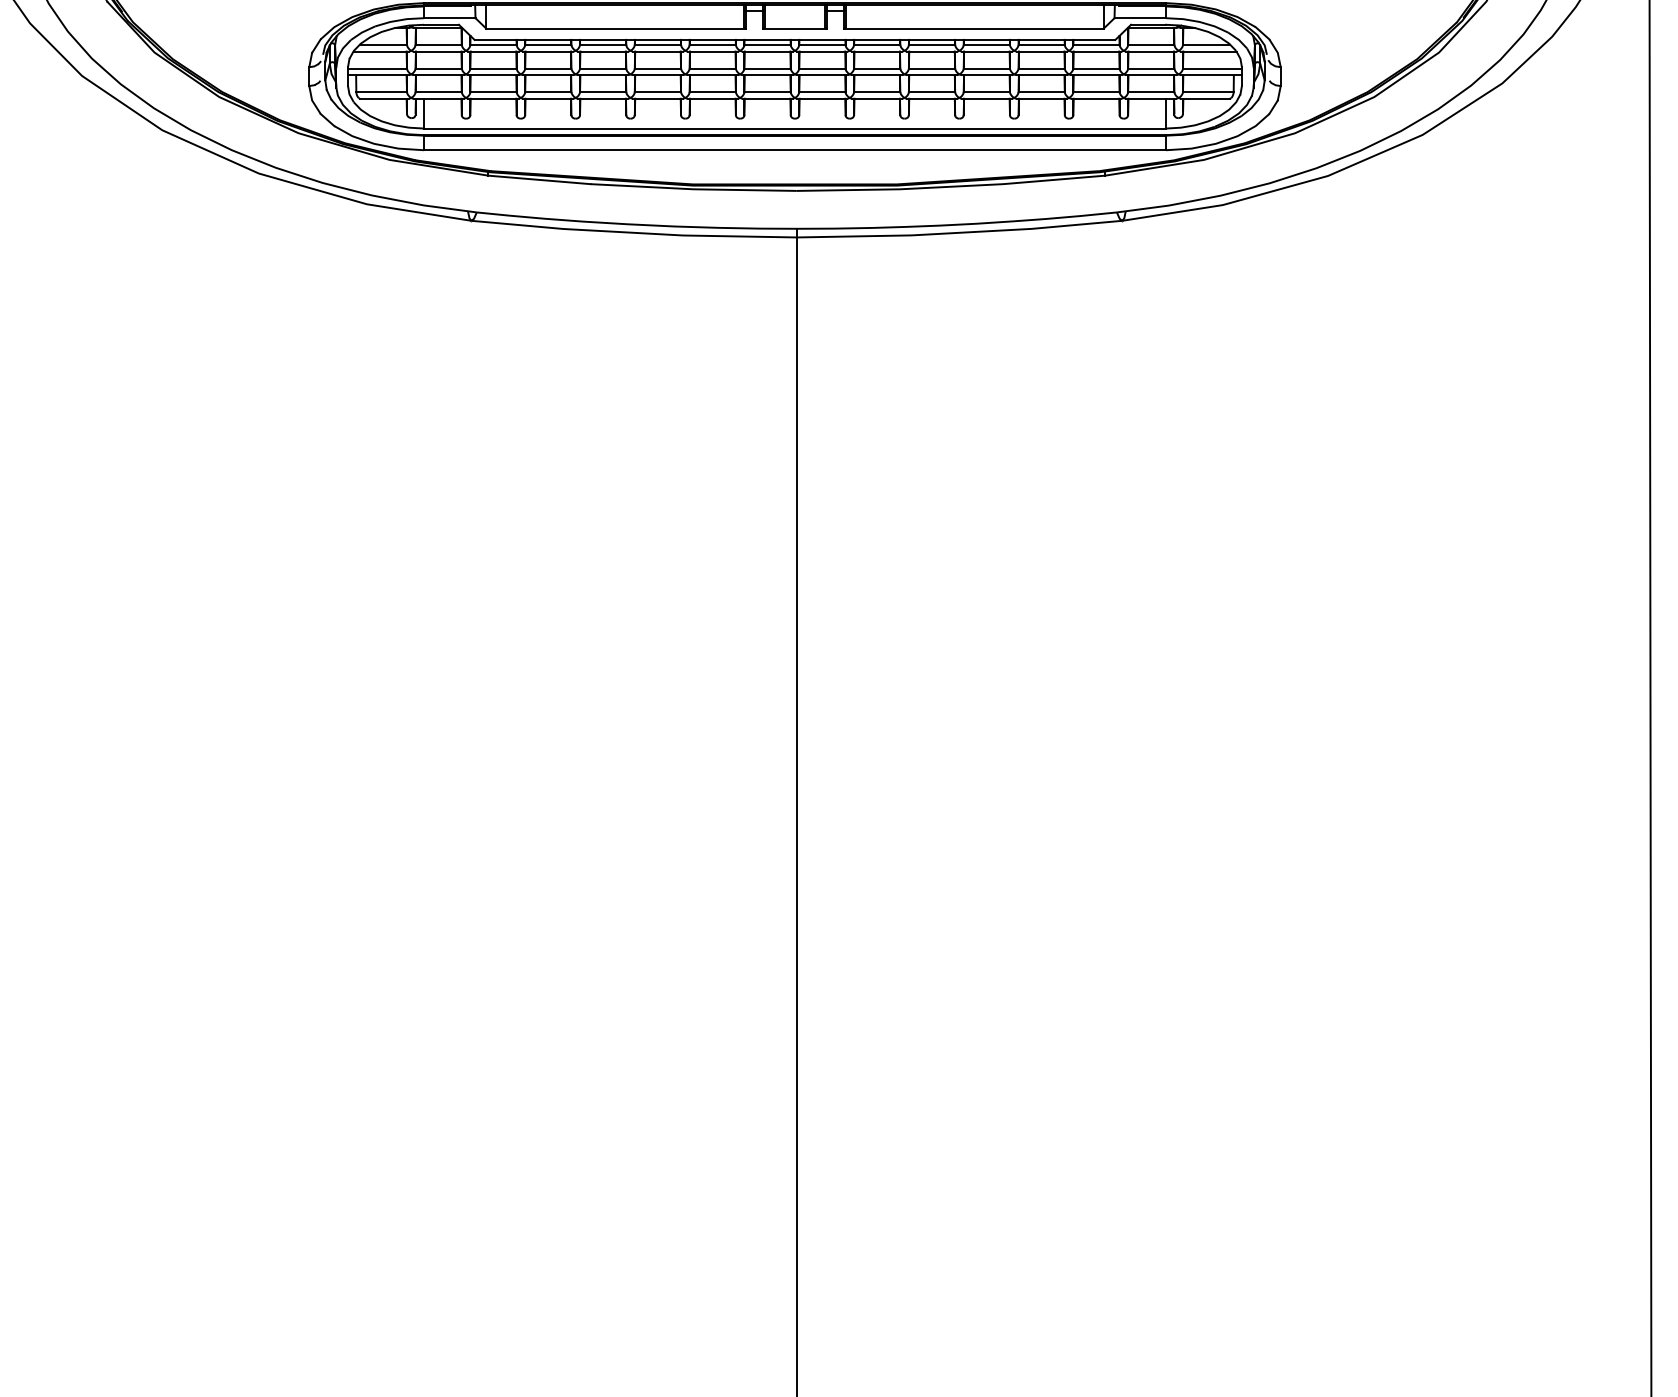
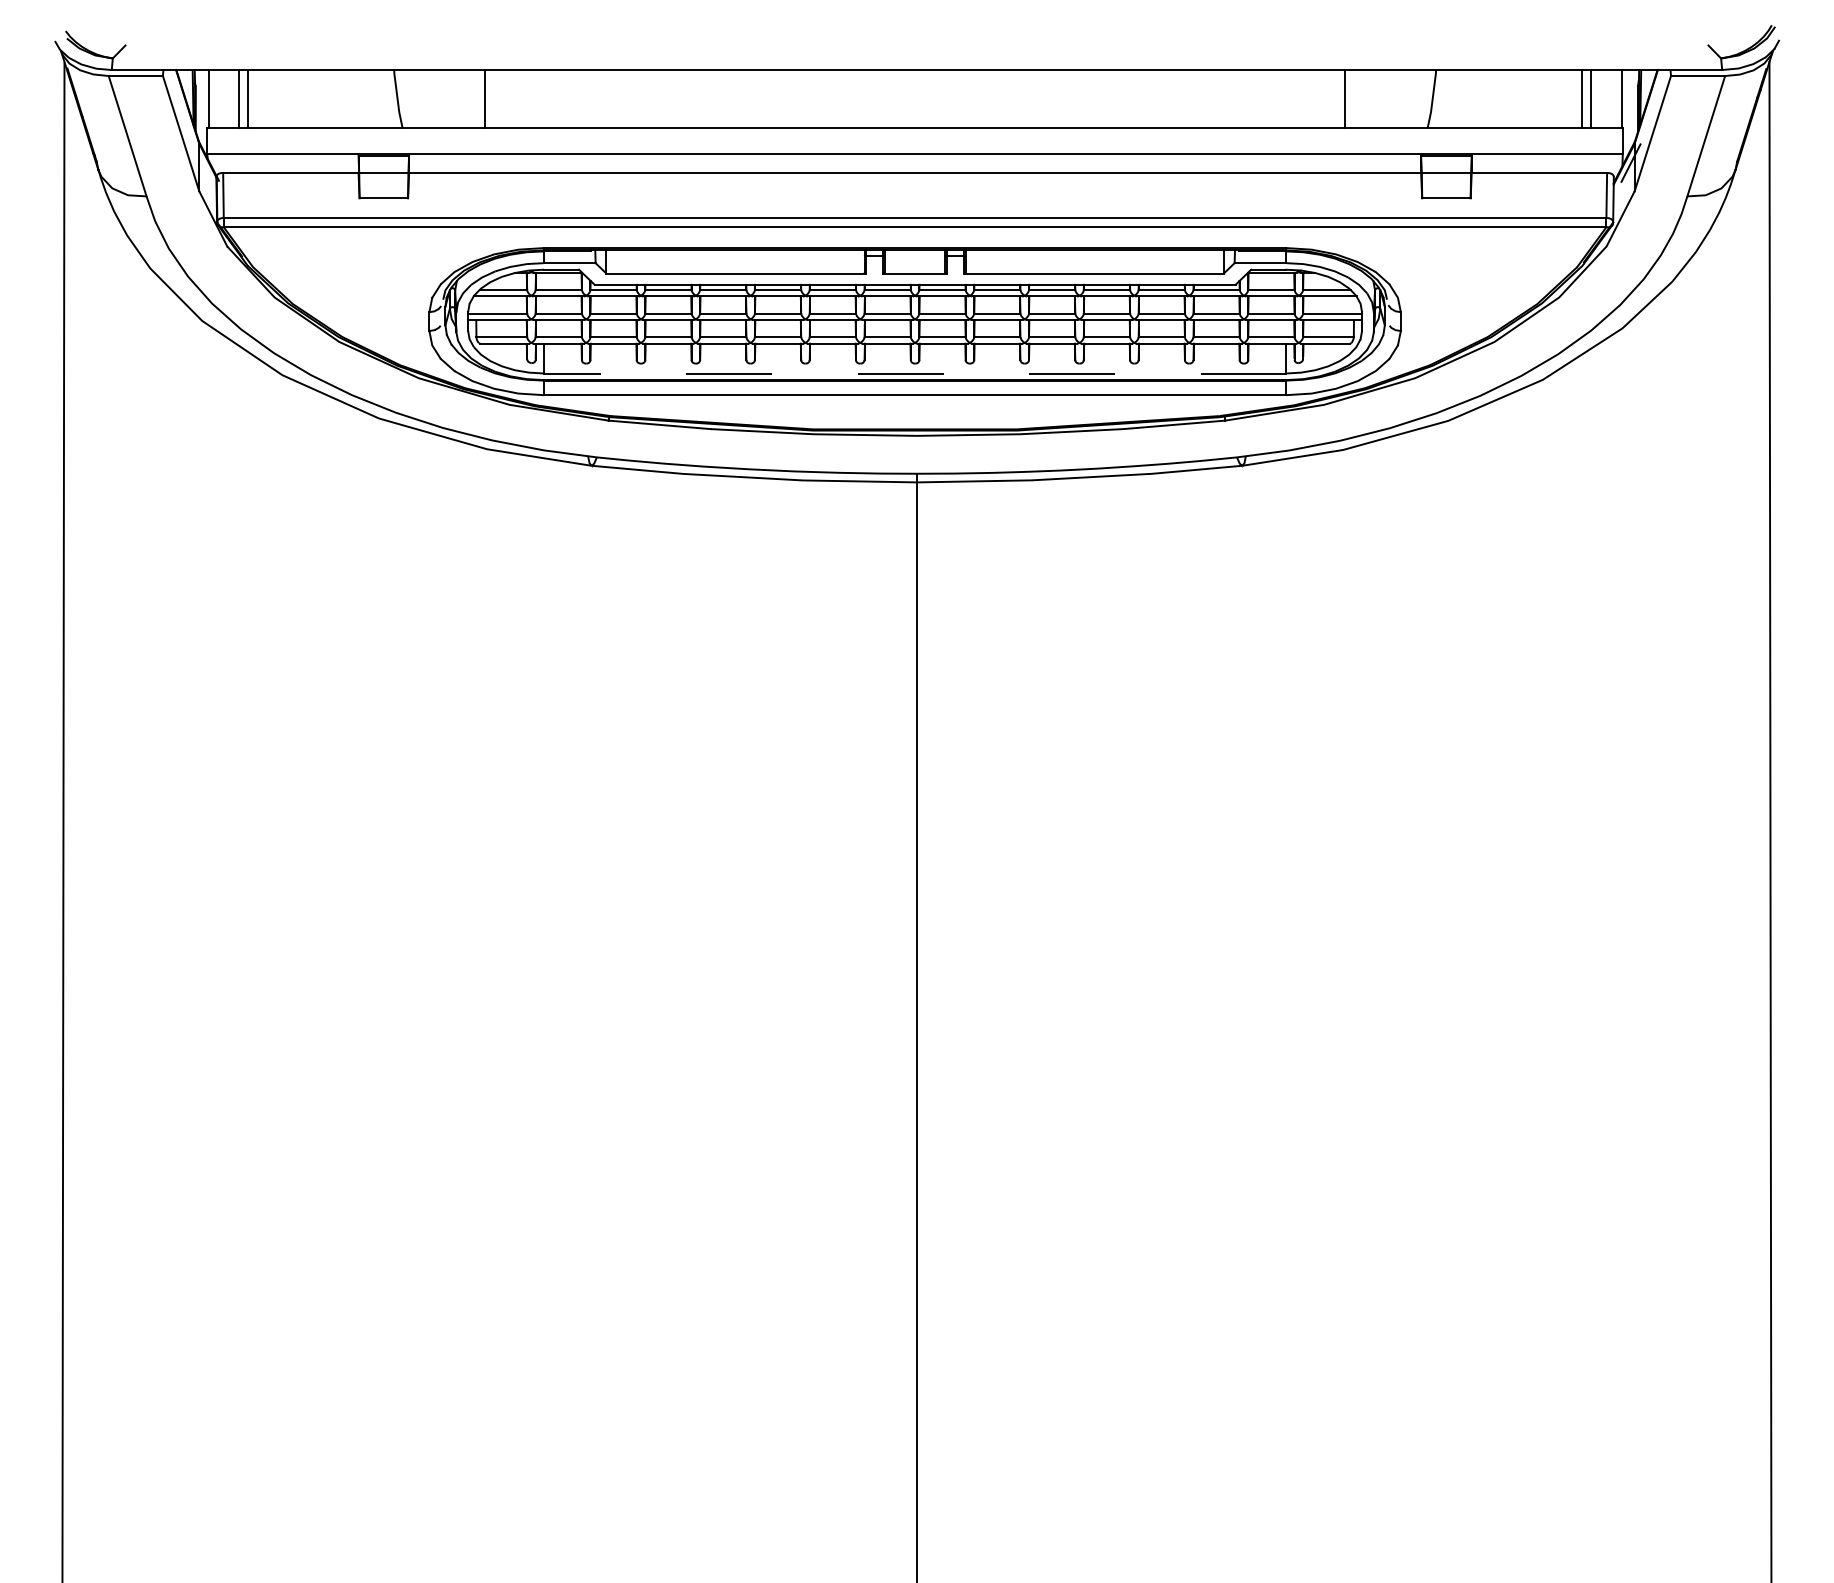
line: (794, 128) -> (914, 373), solid -> dashed

